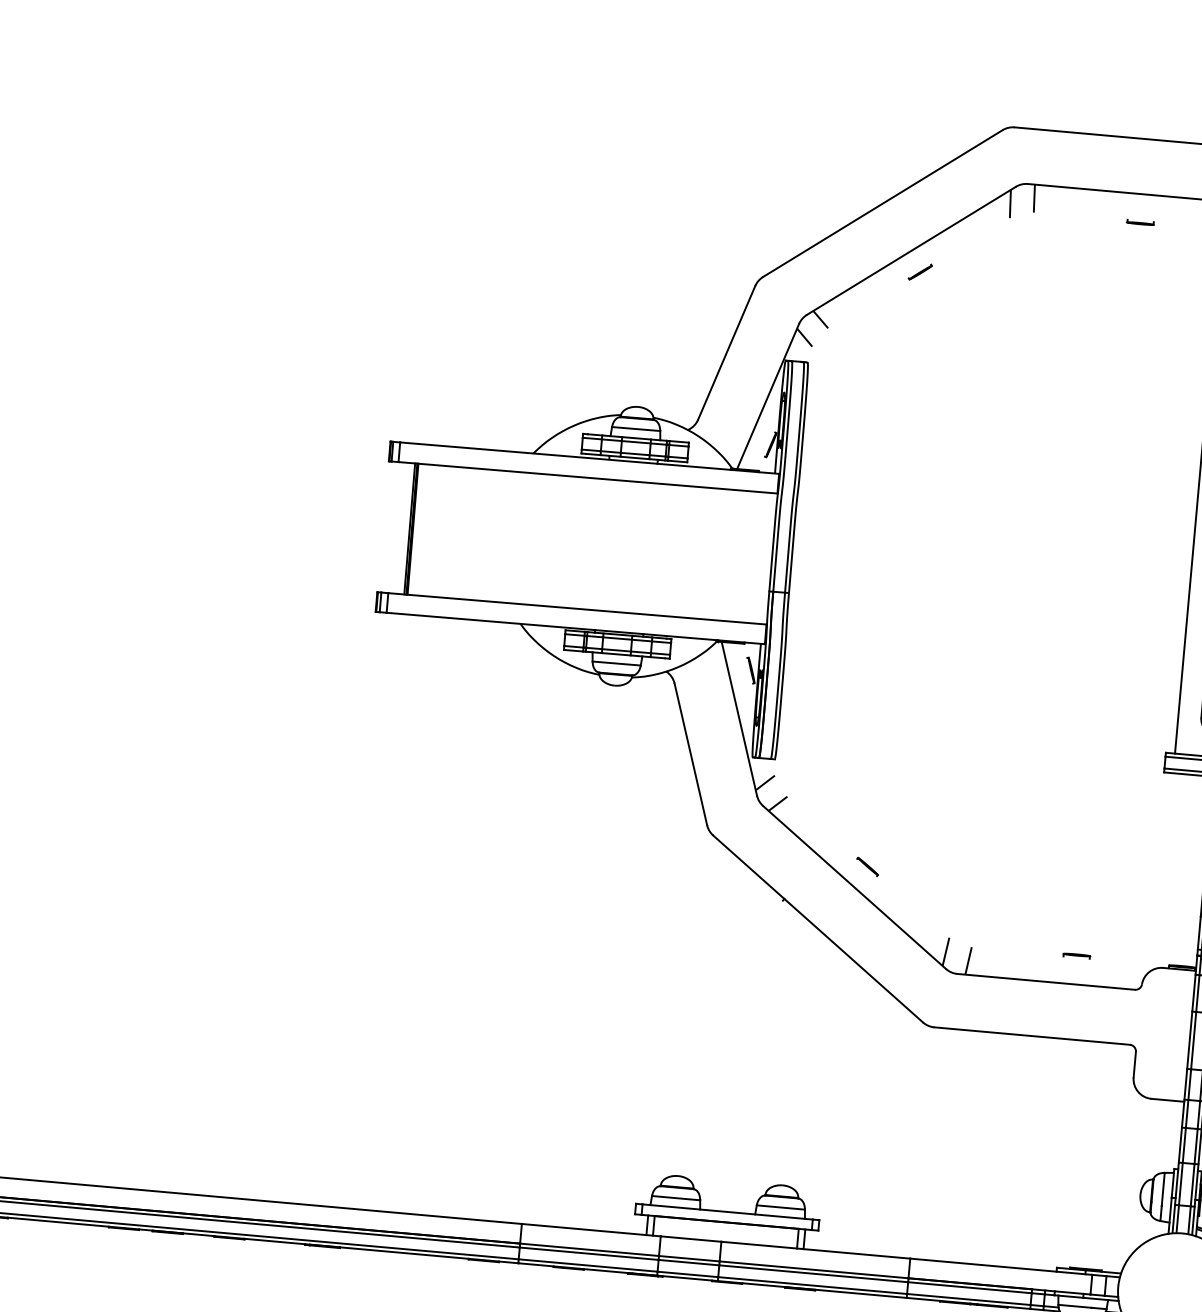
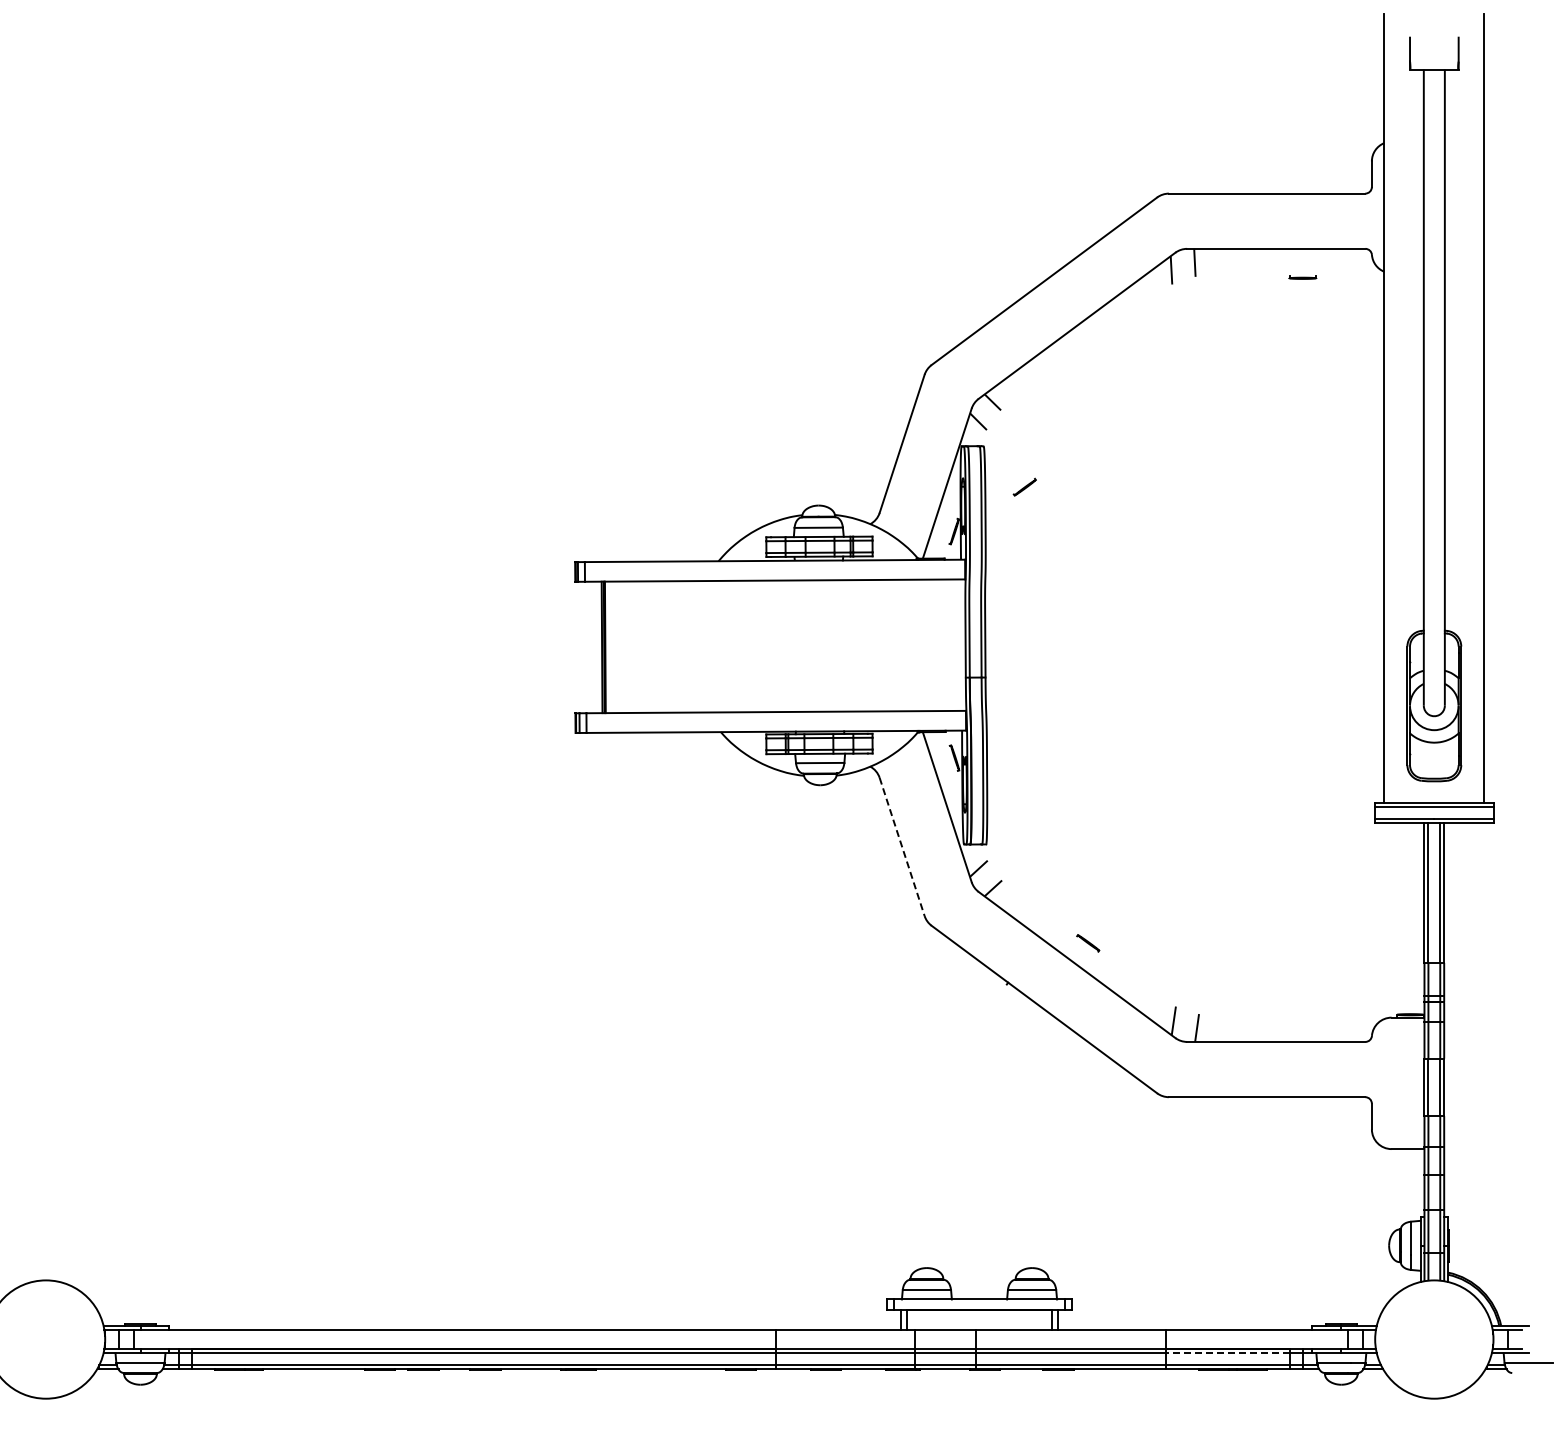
line: (920, 271) -> (1024, 486), moved
line: (691, 753) -> (902, 846), solid -> dashed
line: (1076, 956) -> (1304, 1013), removed
line: (969, 1287) -> (1227, 1353), solid -> dashed

